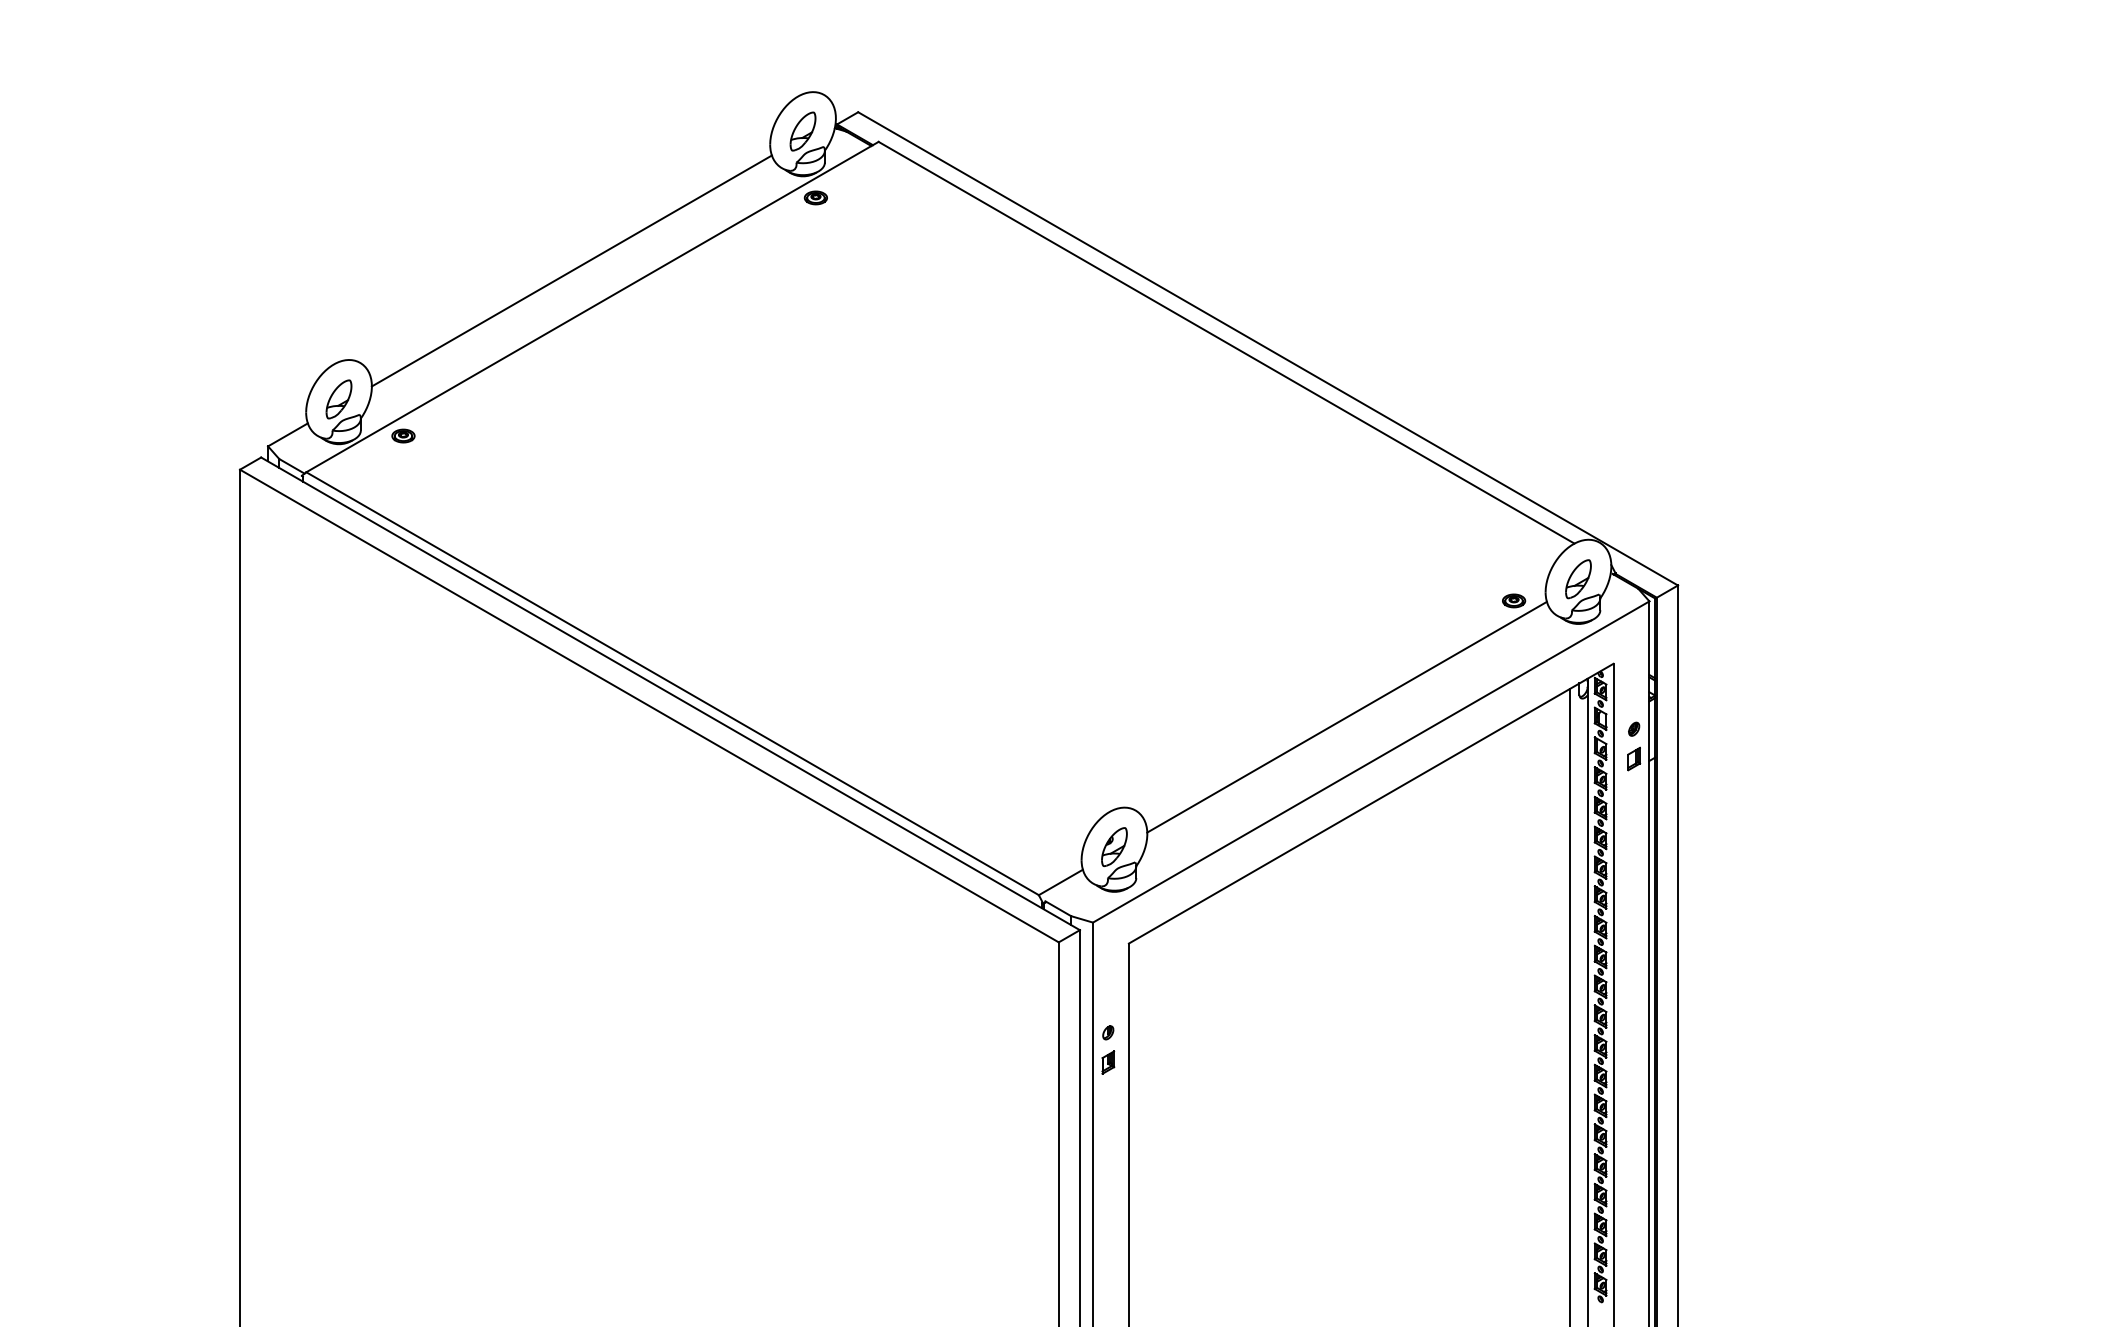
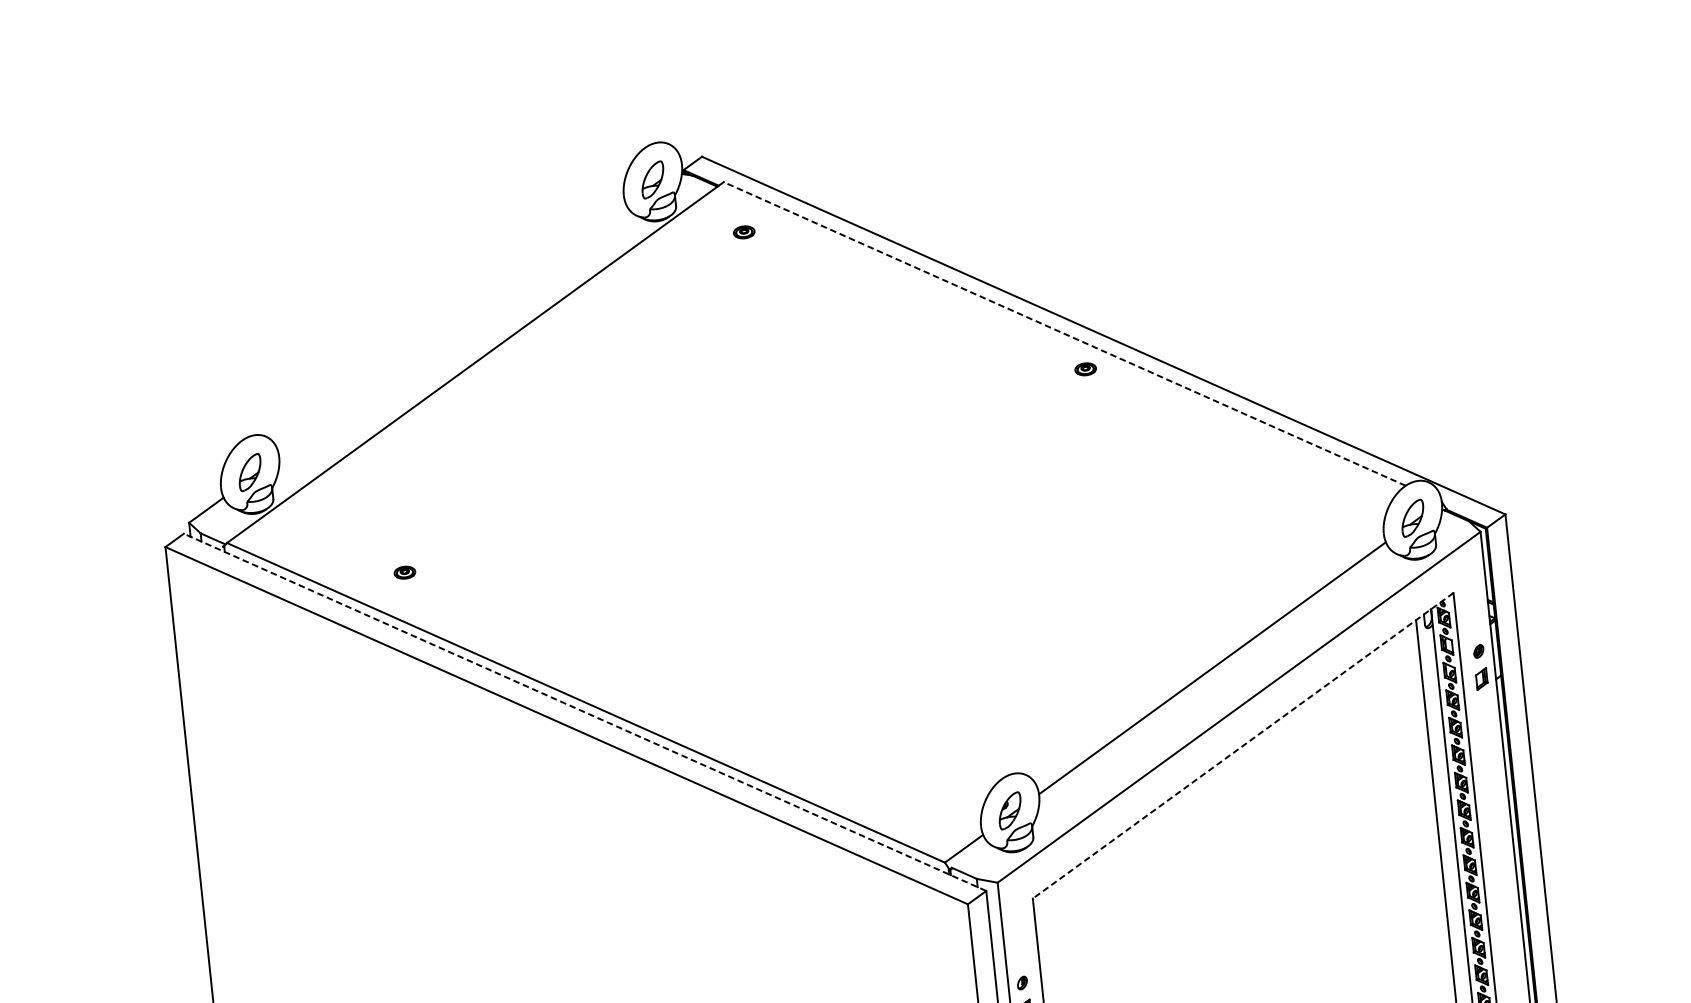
part: (815, 197) -> (743, 232), moved
line: (571, 270) -> (452, 330), removed
line: (1226, 342) -> (1064, 333), solid -> dashed
part: (403, 435) -> (404, 572), moved
part: (1514, 600) -> (1086, 368), moved
line: (670, 693) -> (584, 712), solid -> dashed
line: (1371, 803) -> (1243, 745), solid -> dashed

